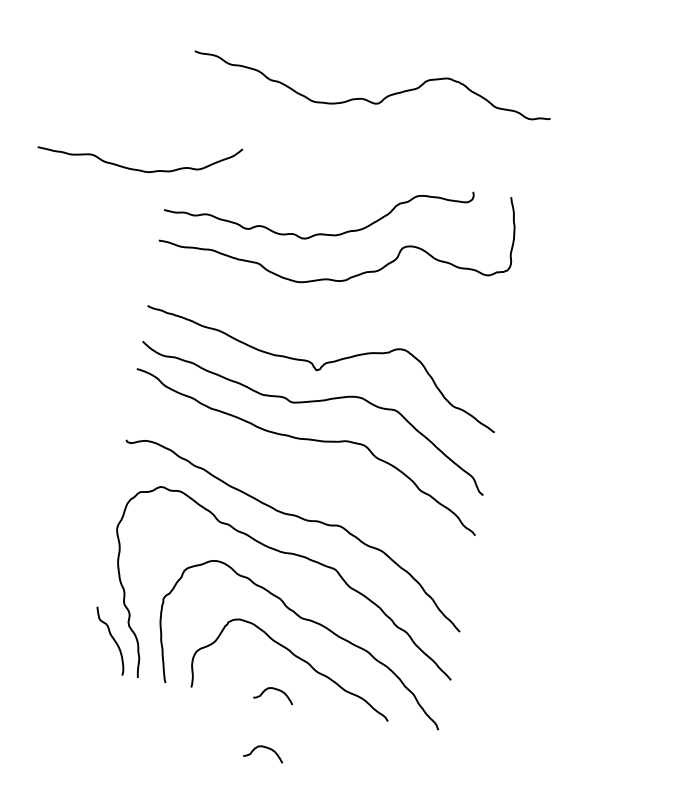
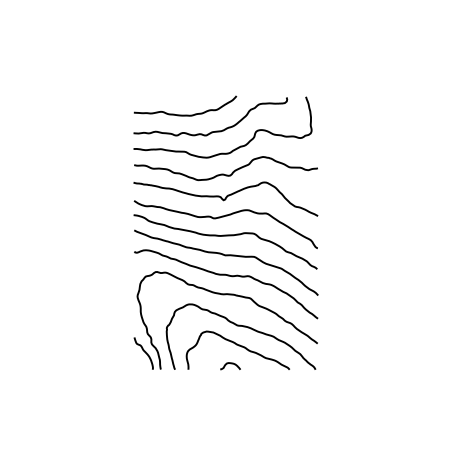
curve: (365, 97) -> (223, 173), moved
curve: (137, 167) -> (185, 114), moved
curve: (303, 480) -> (226, 256), added
curve: (264, 749) -> (230, 394), removed

